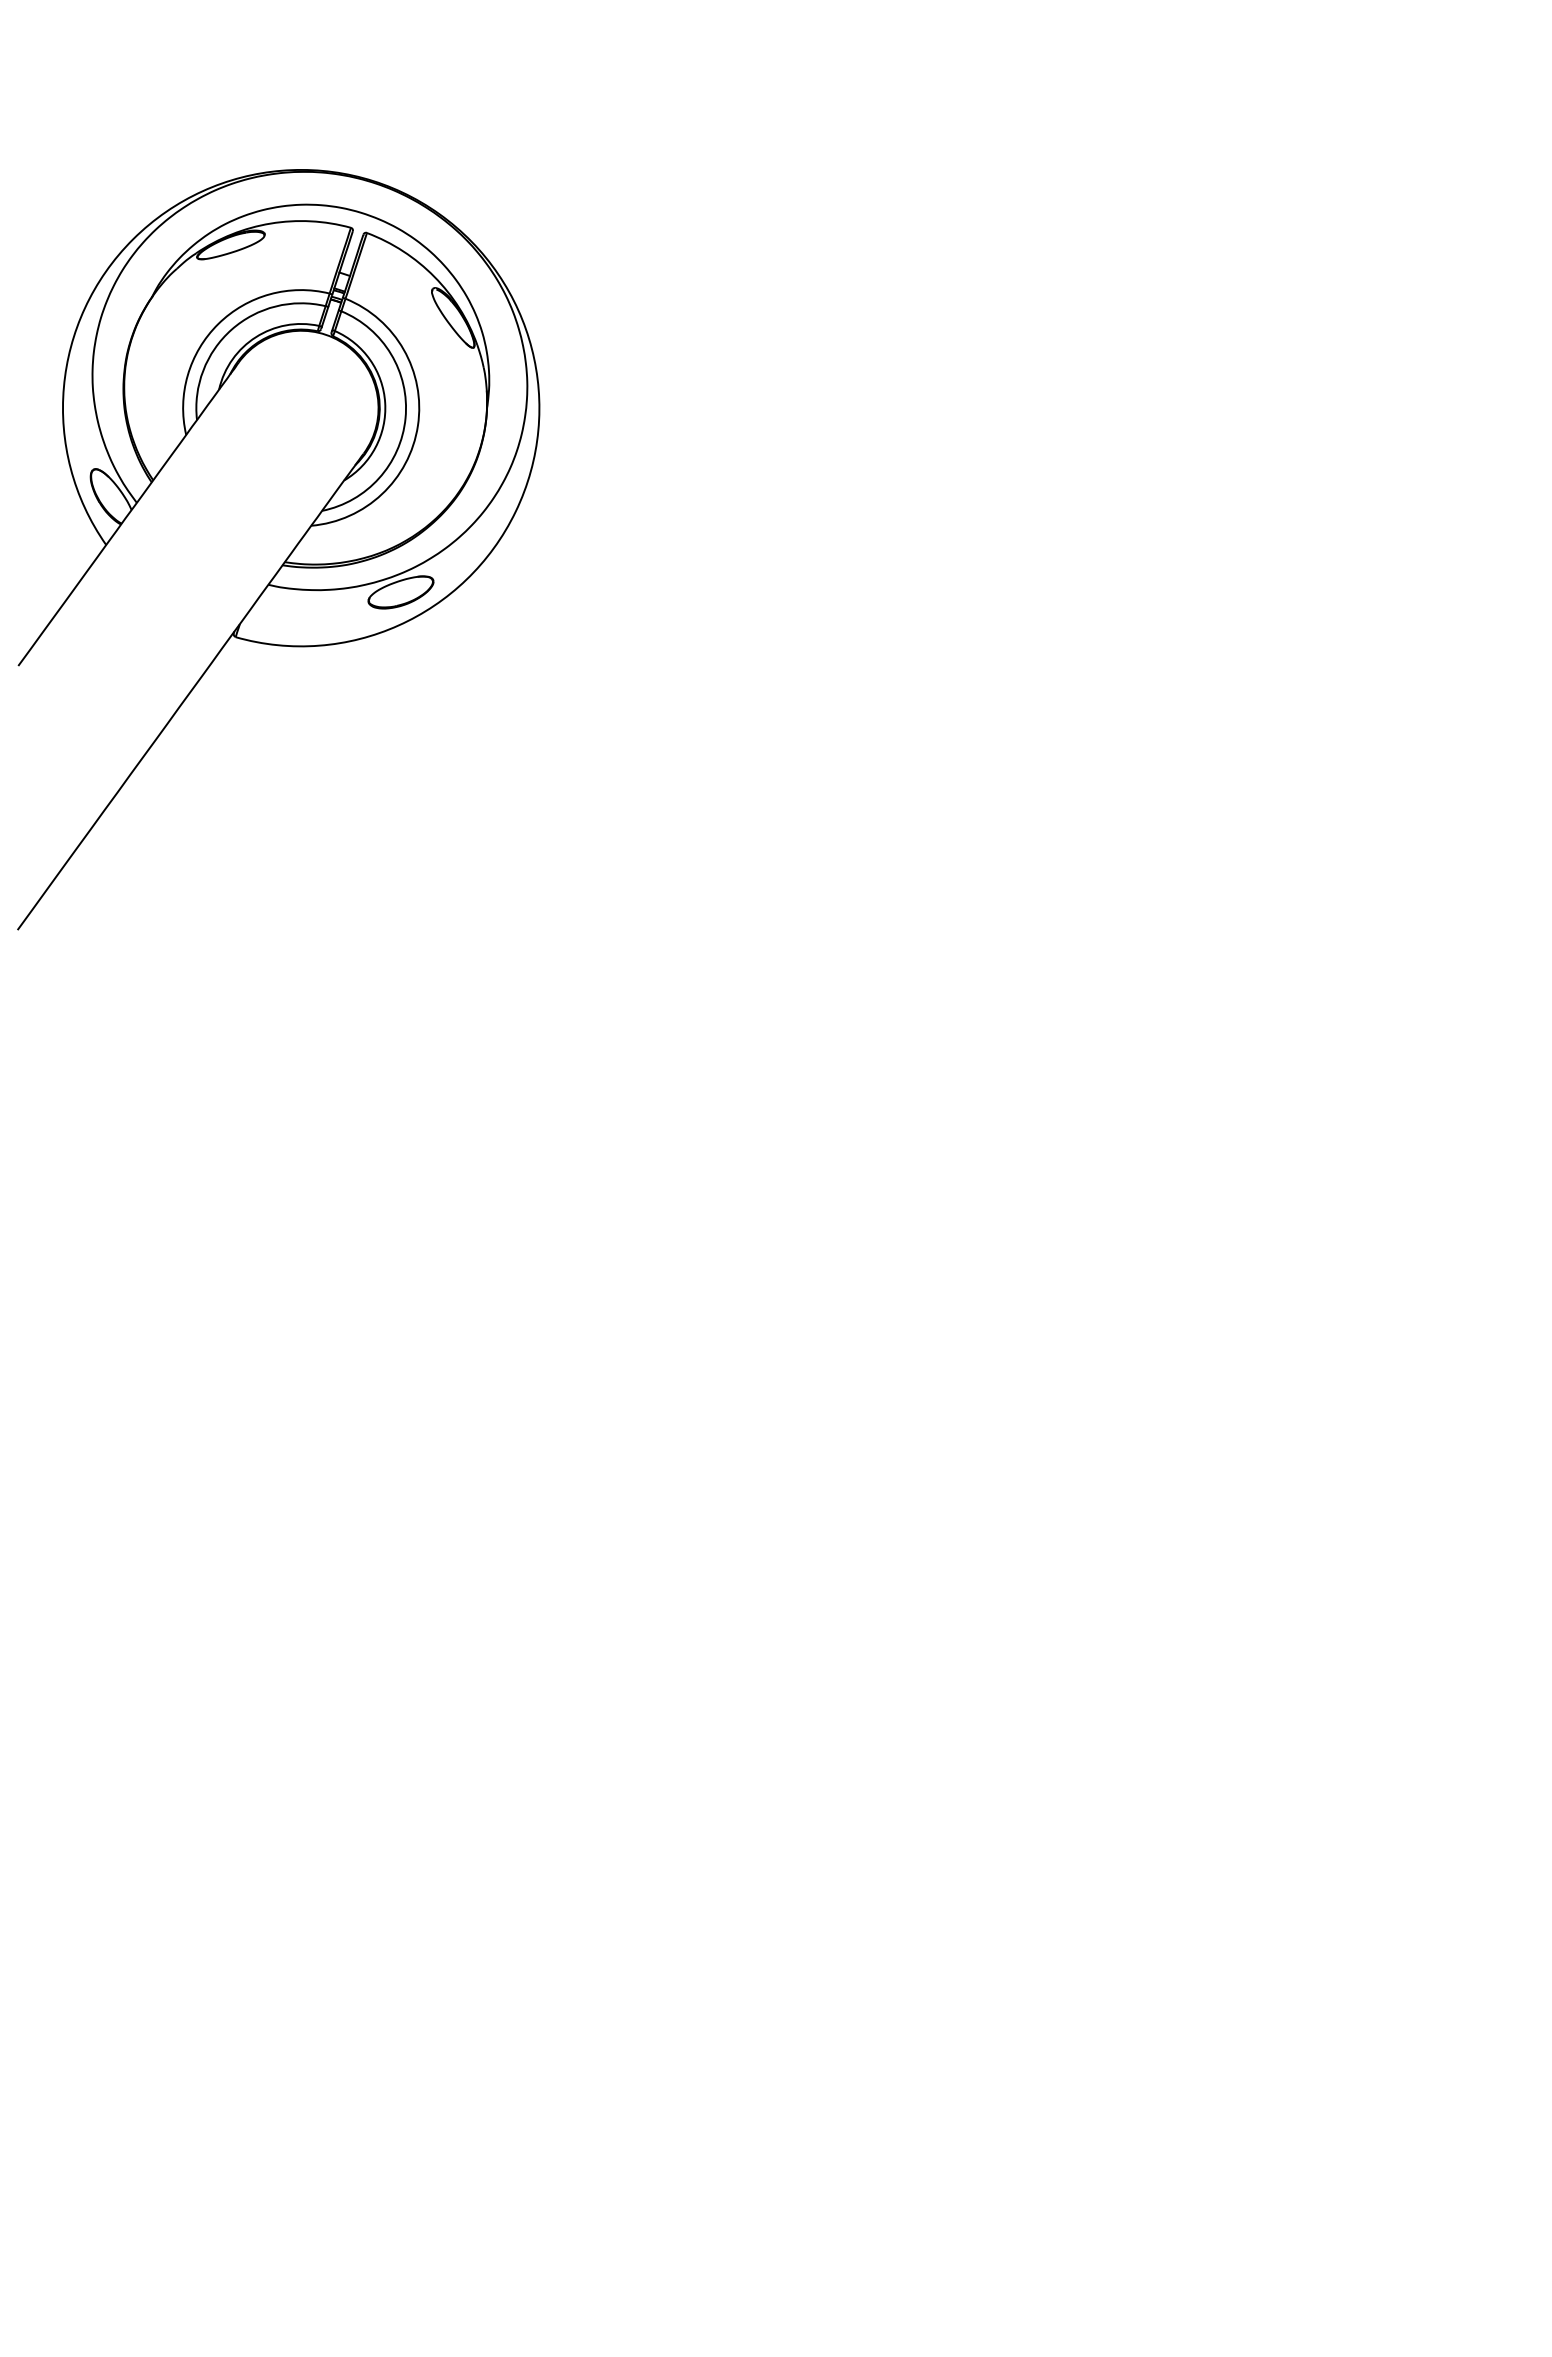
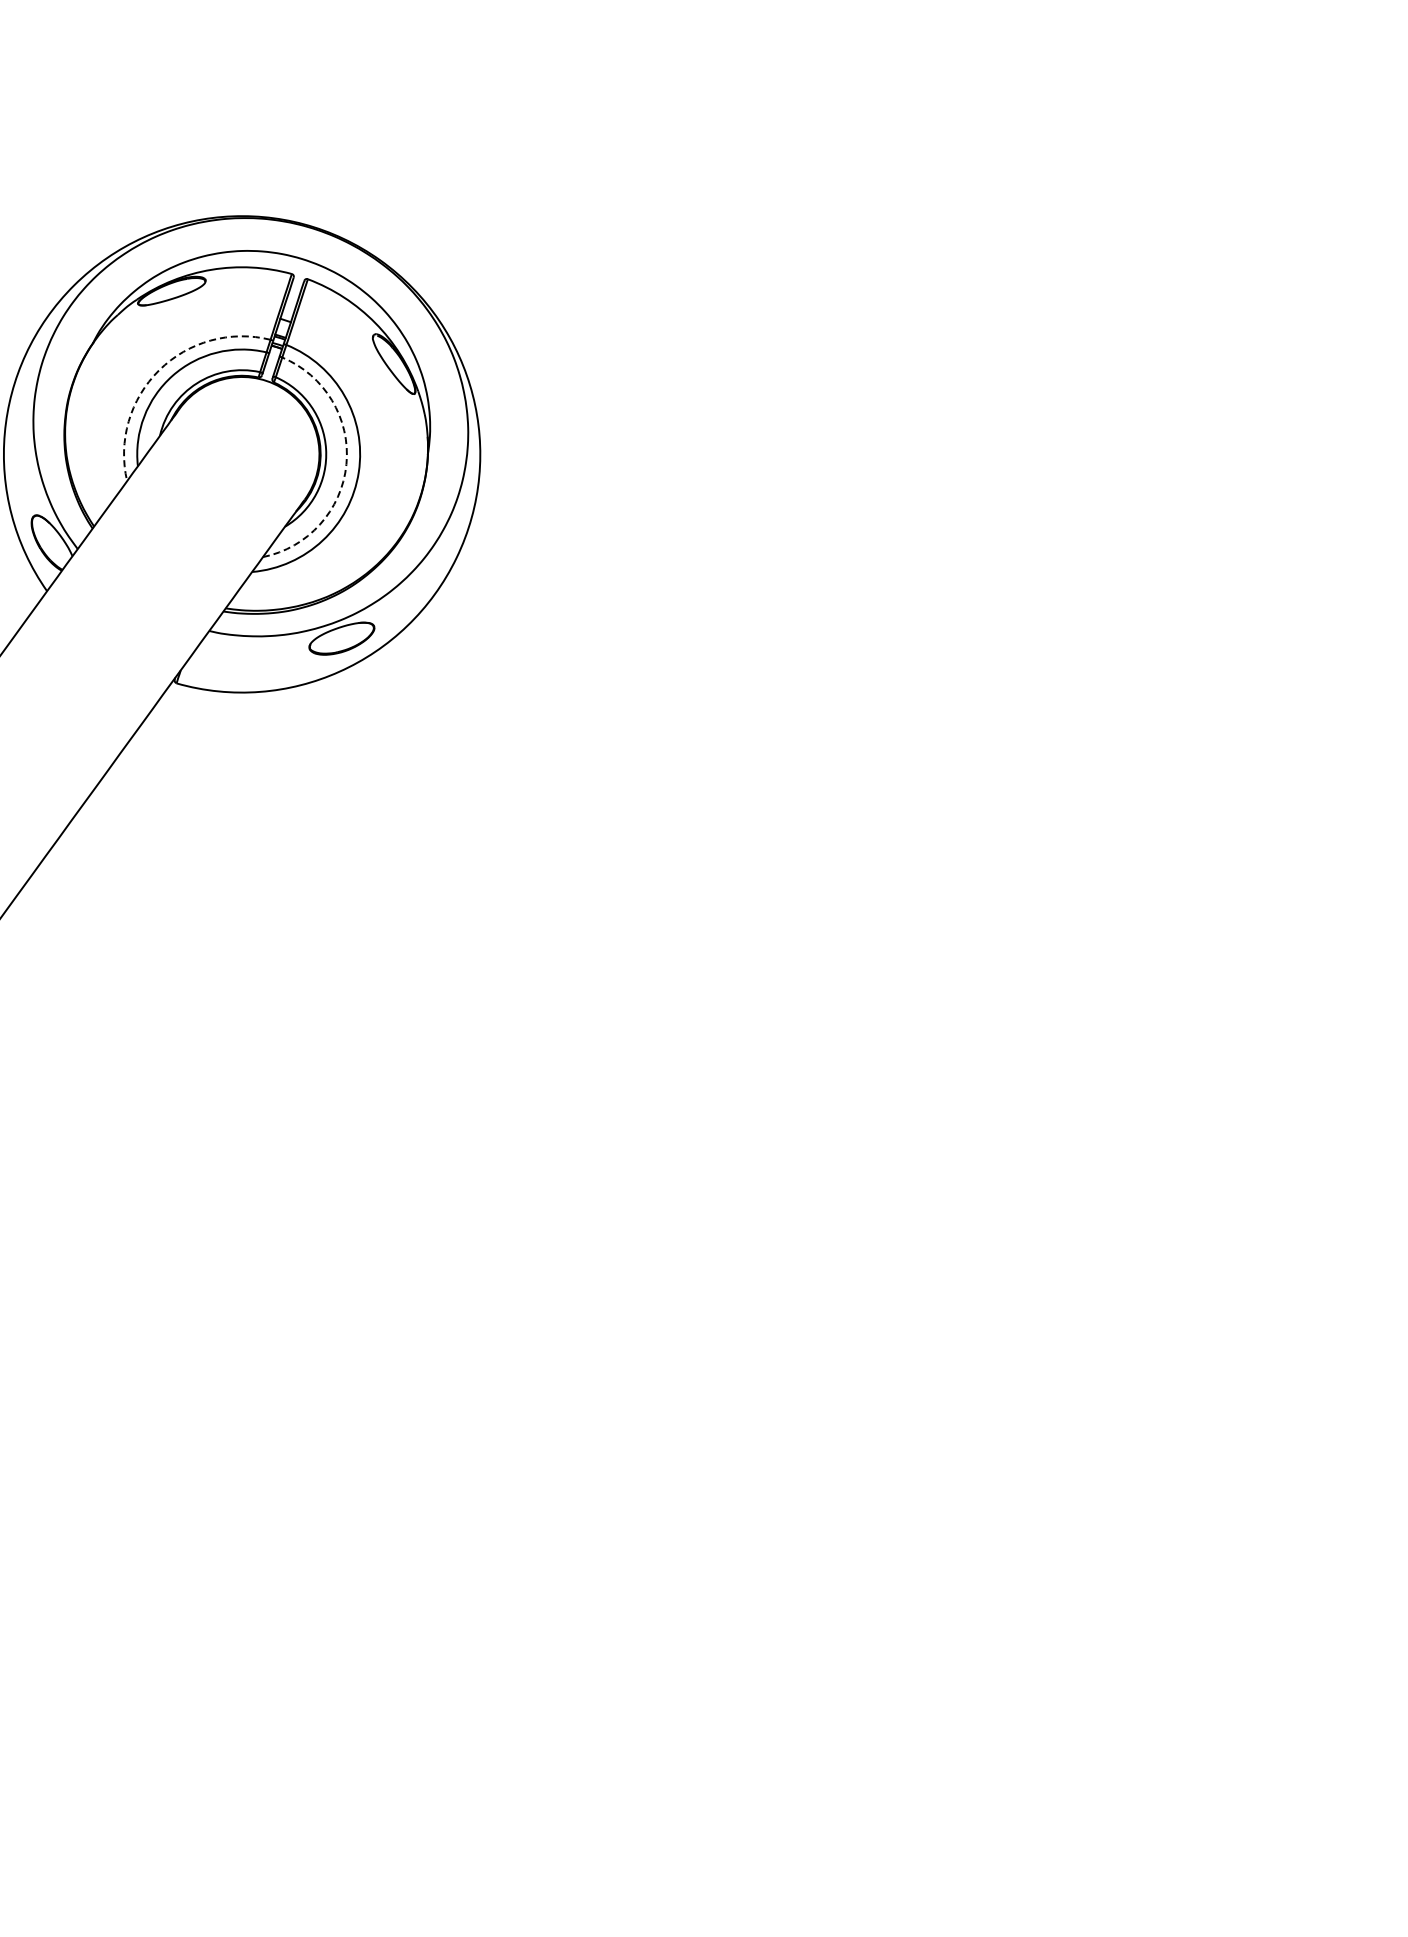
arc: (218, 324) -> (159, 370), solid -> dashed
arc: (405, 418) -> (346, 464), solid -> dashed

